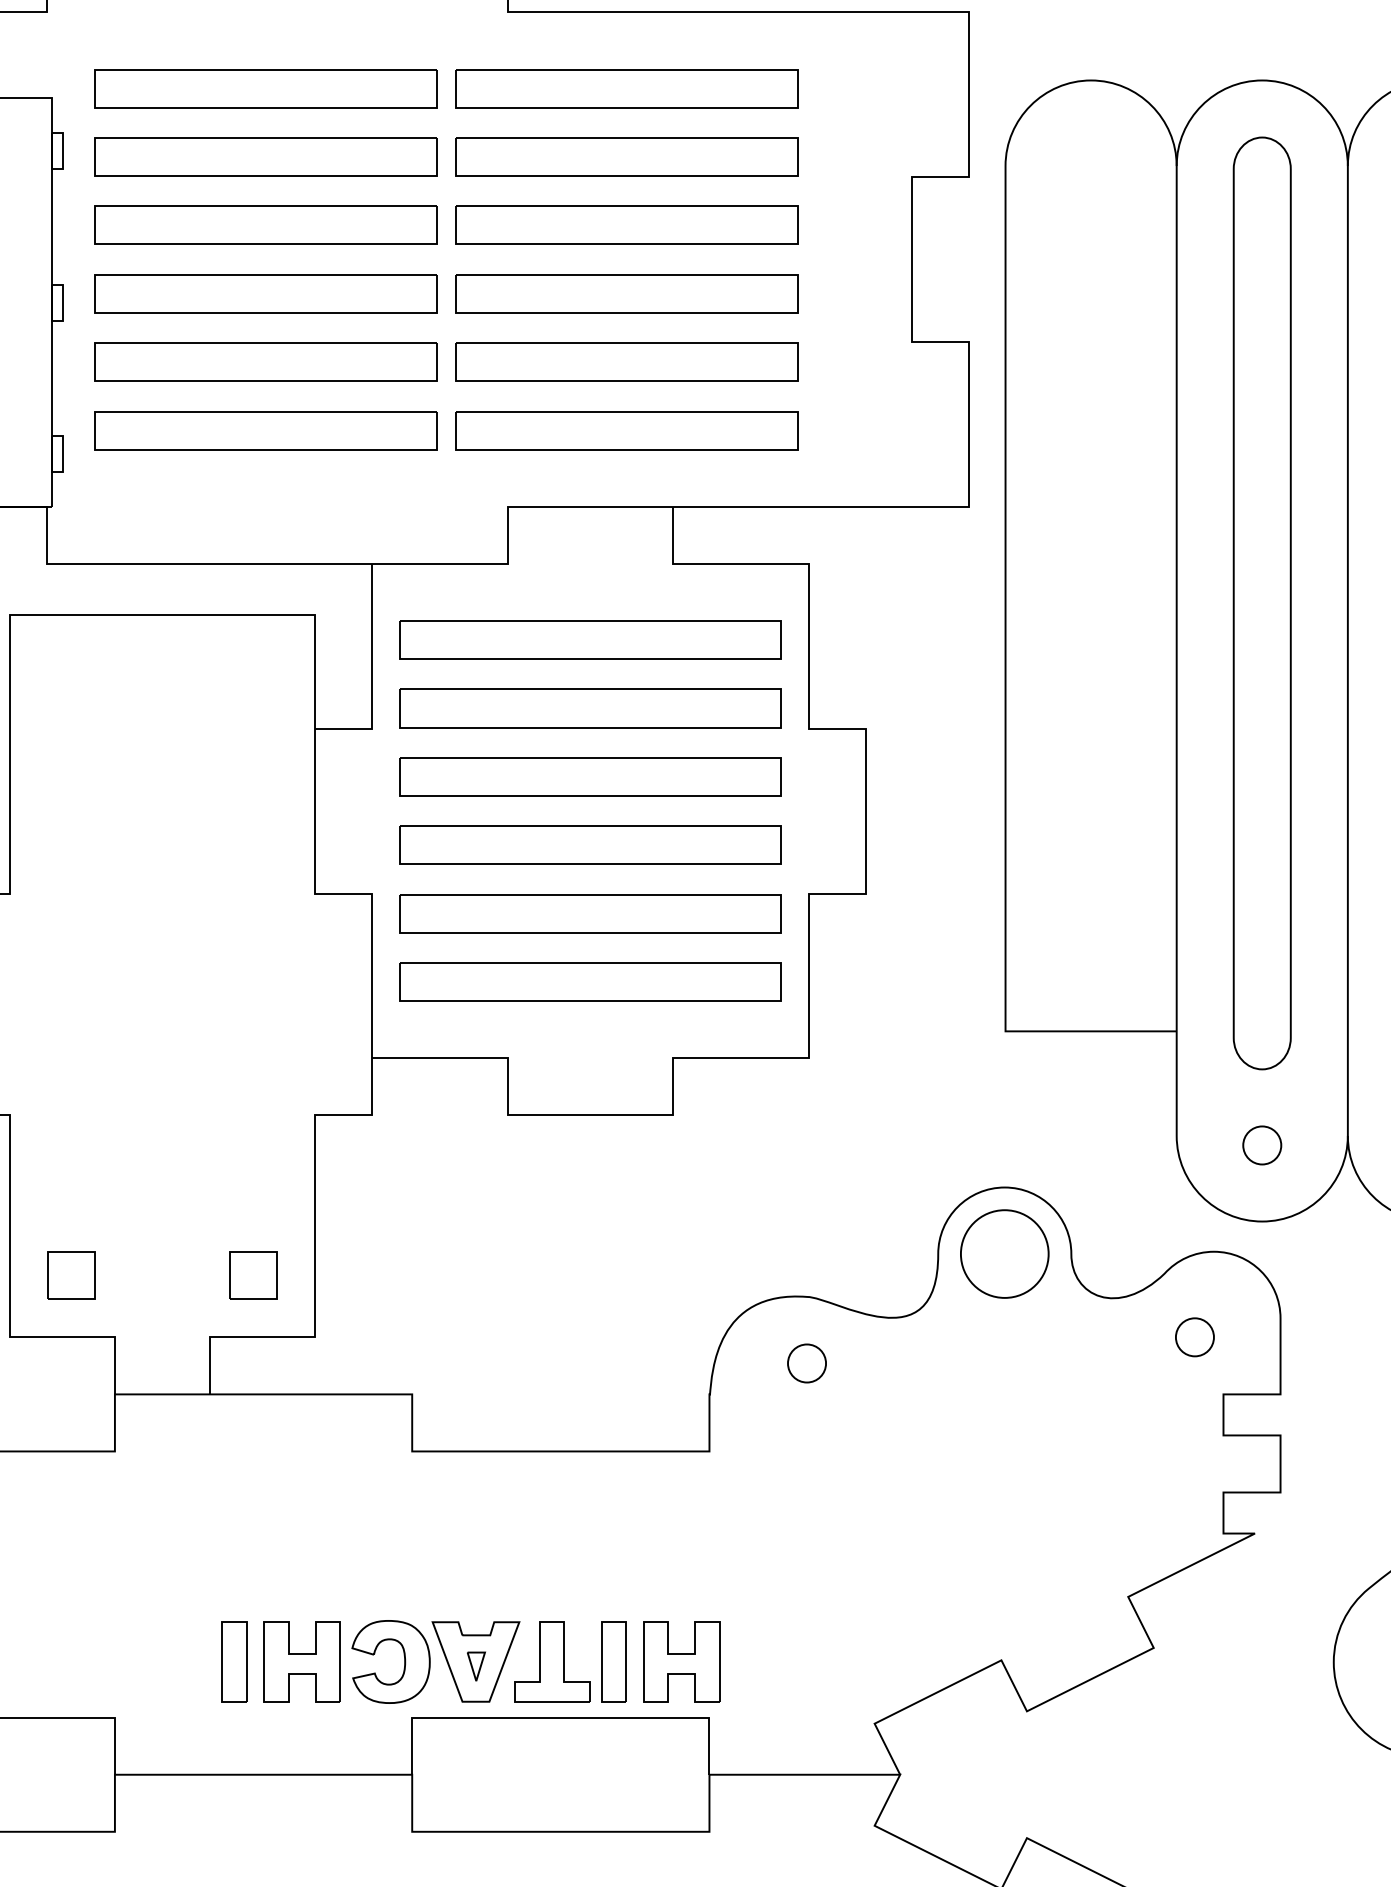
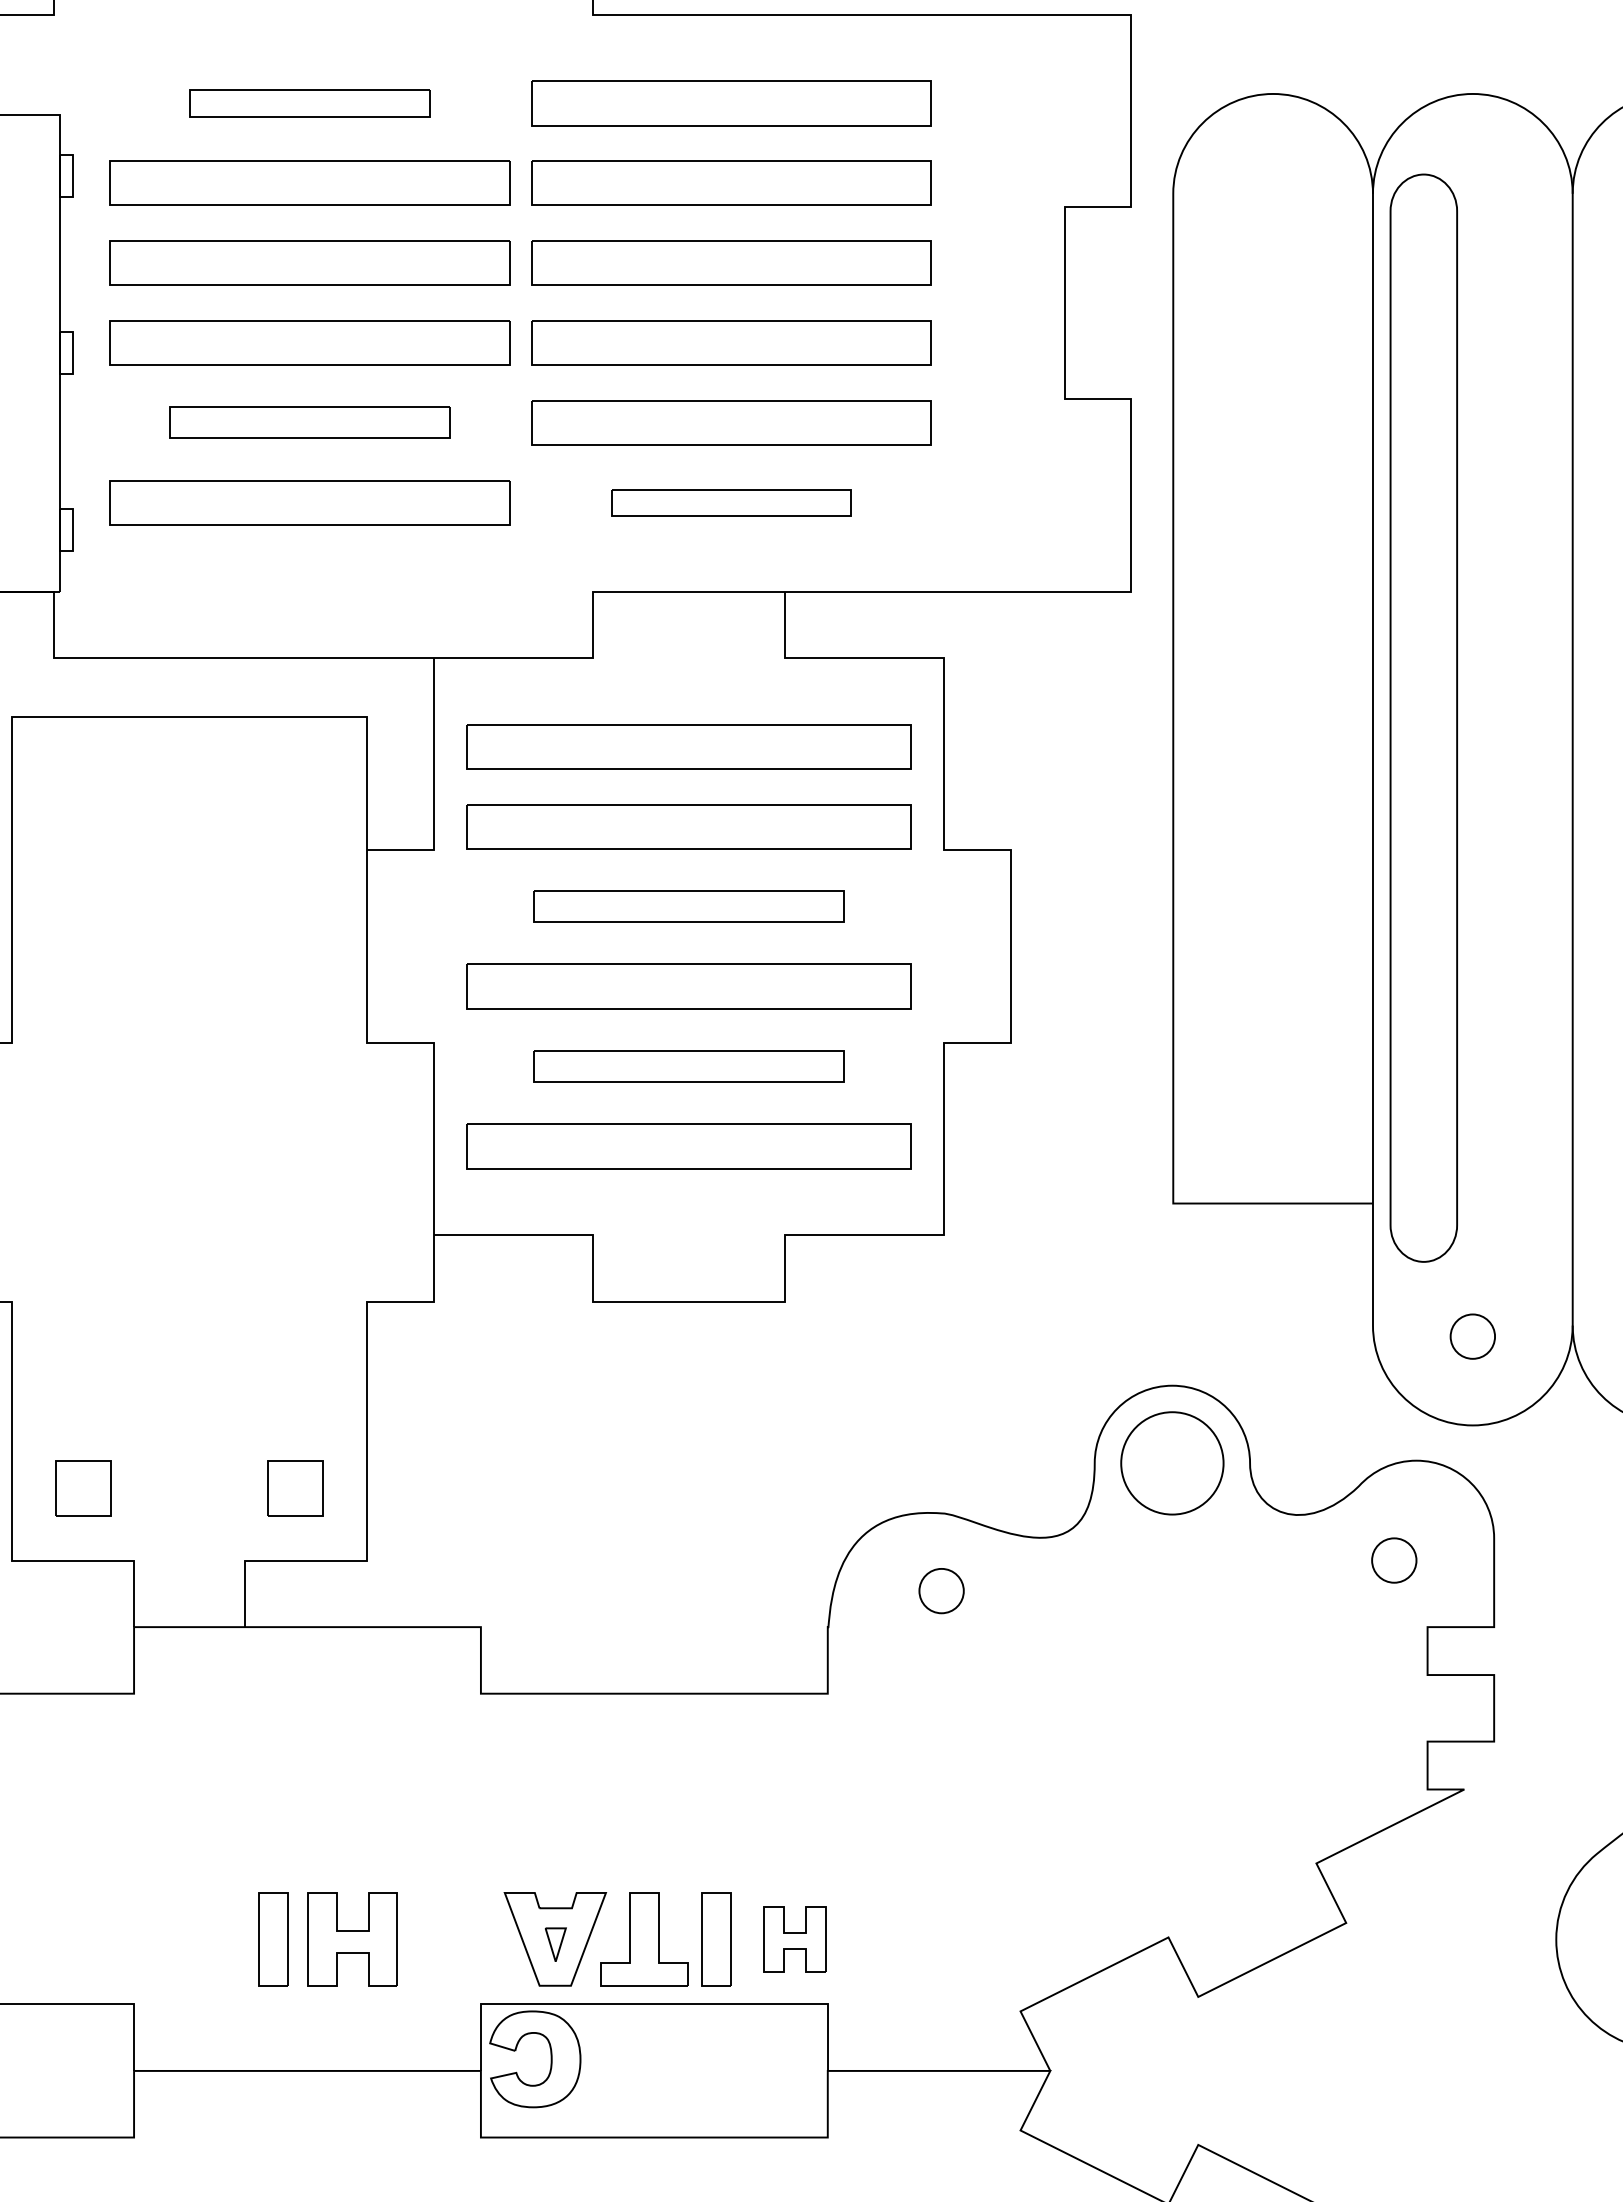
part: (265, 88) -> (309, 103), size x0.6
part: (265, 362) -> (309, 422), size x0.7
part: (626, 430) -> (731, 502), size x0.6
part: (1261, 602) -> (1423, 717), moved
part: (590, 776) -> (688, 906), size x0.7
part: (590, 913) -> (688, 1066), size x0.7
part: (404, 1662) -> (550, 2059), moved
part: (681, 1662) -> (795, 1939), size x0.7

